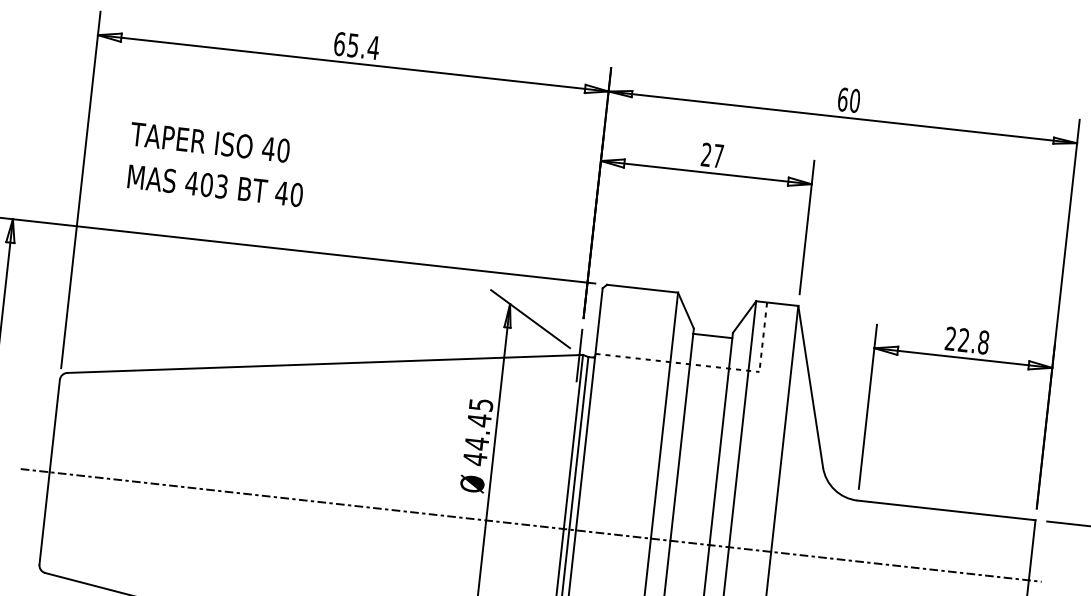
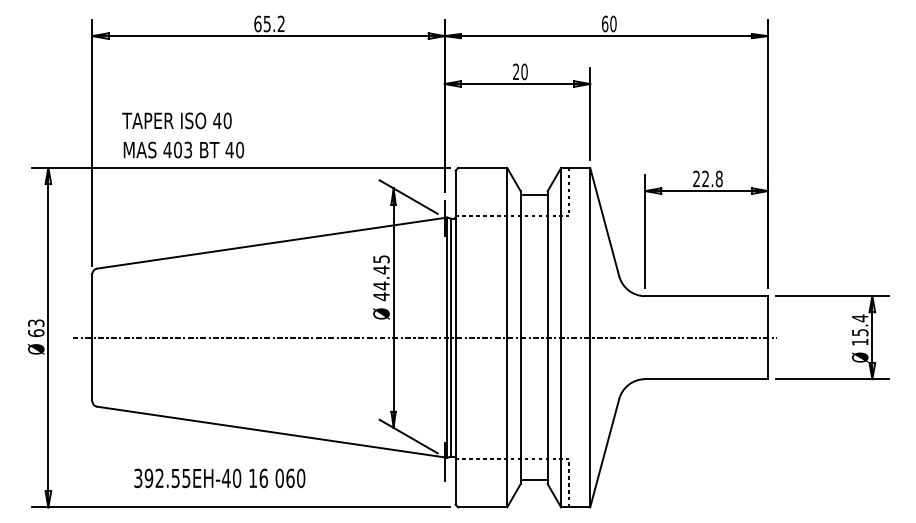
text: (373, 47) -> (281, 23), 65.4 -> 65.2
text: (718, 155) -> (524, 71), 27 -> 20
text: (217, 164) -> (183, 135), moved

